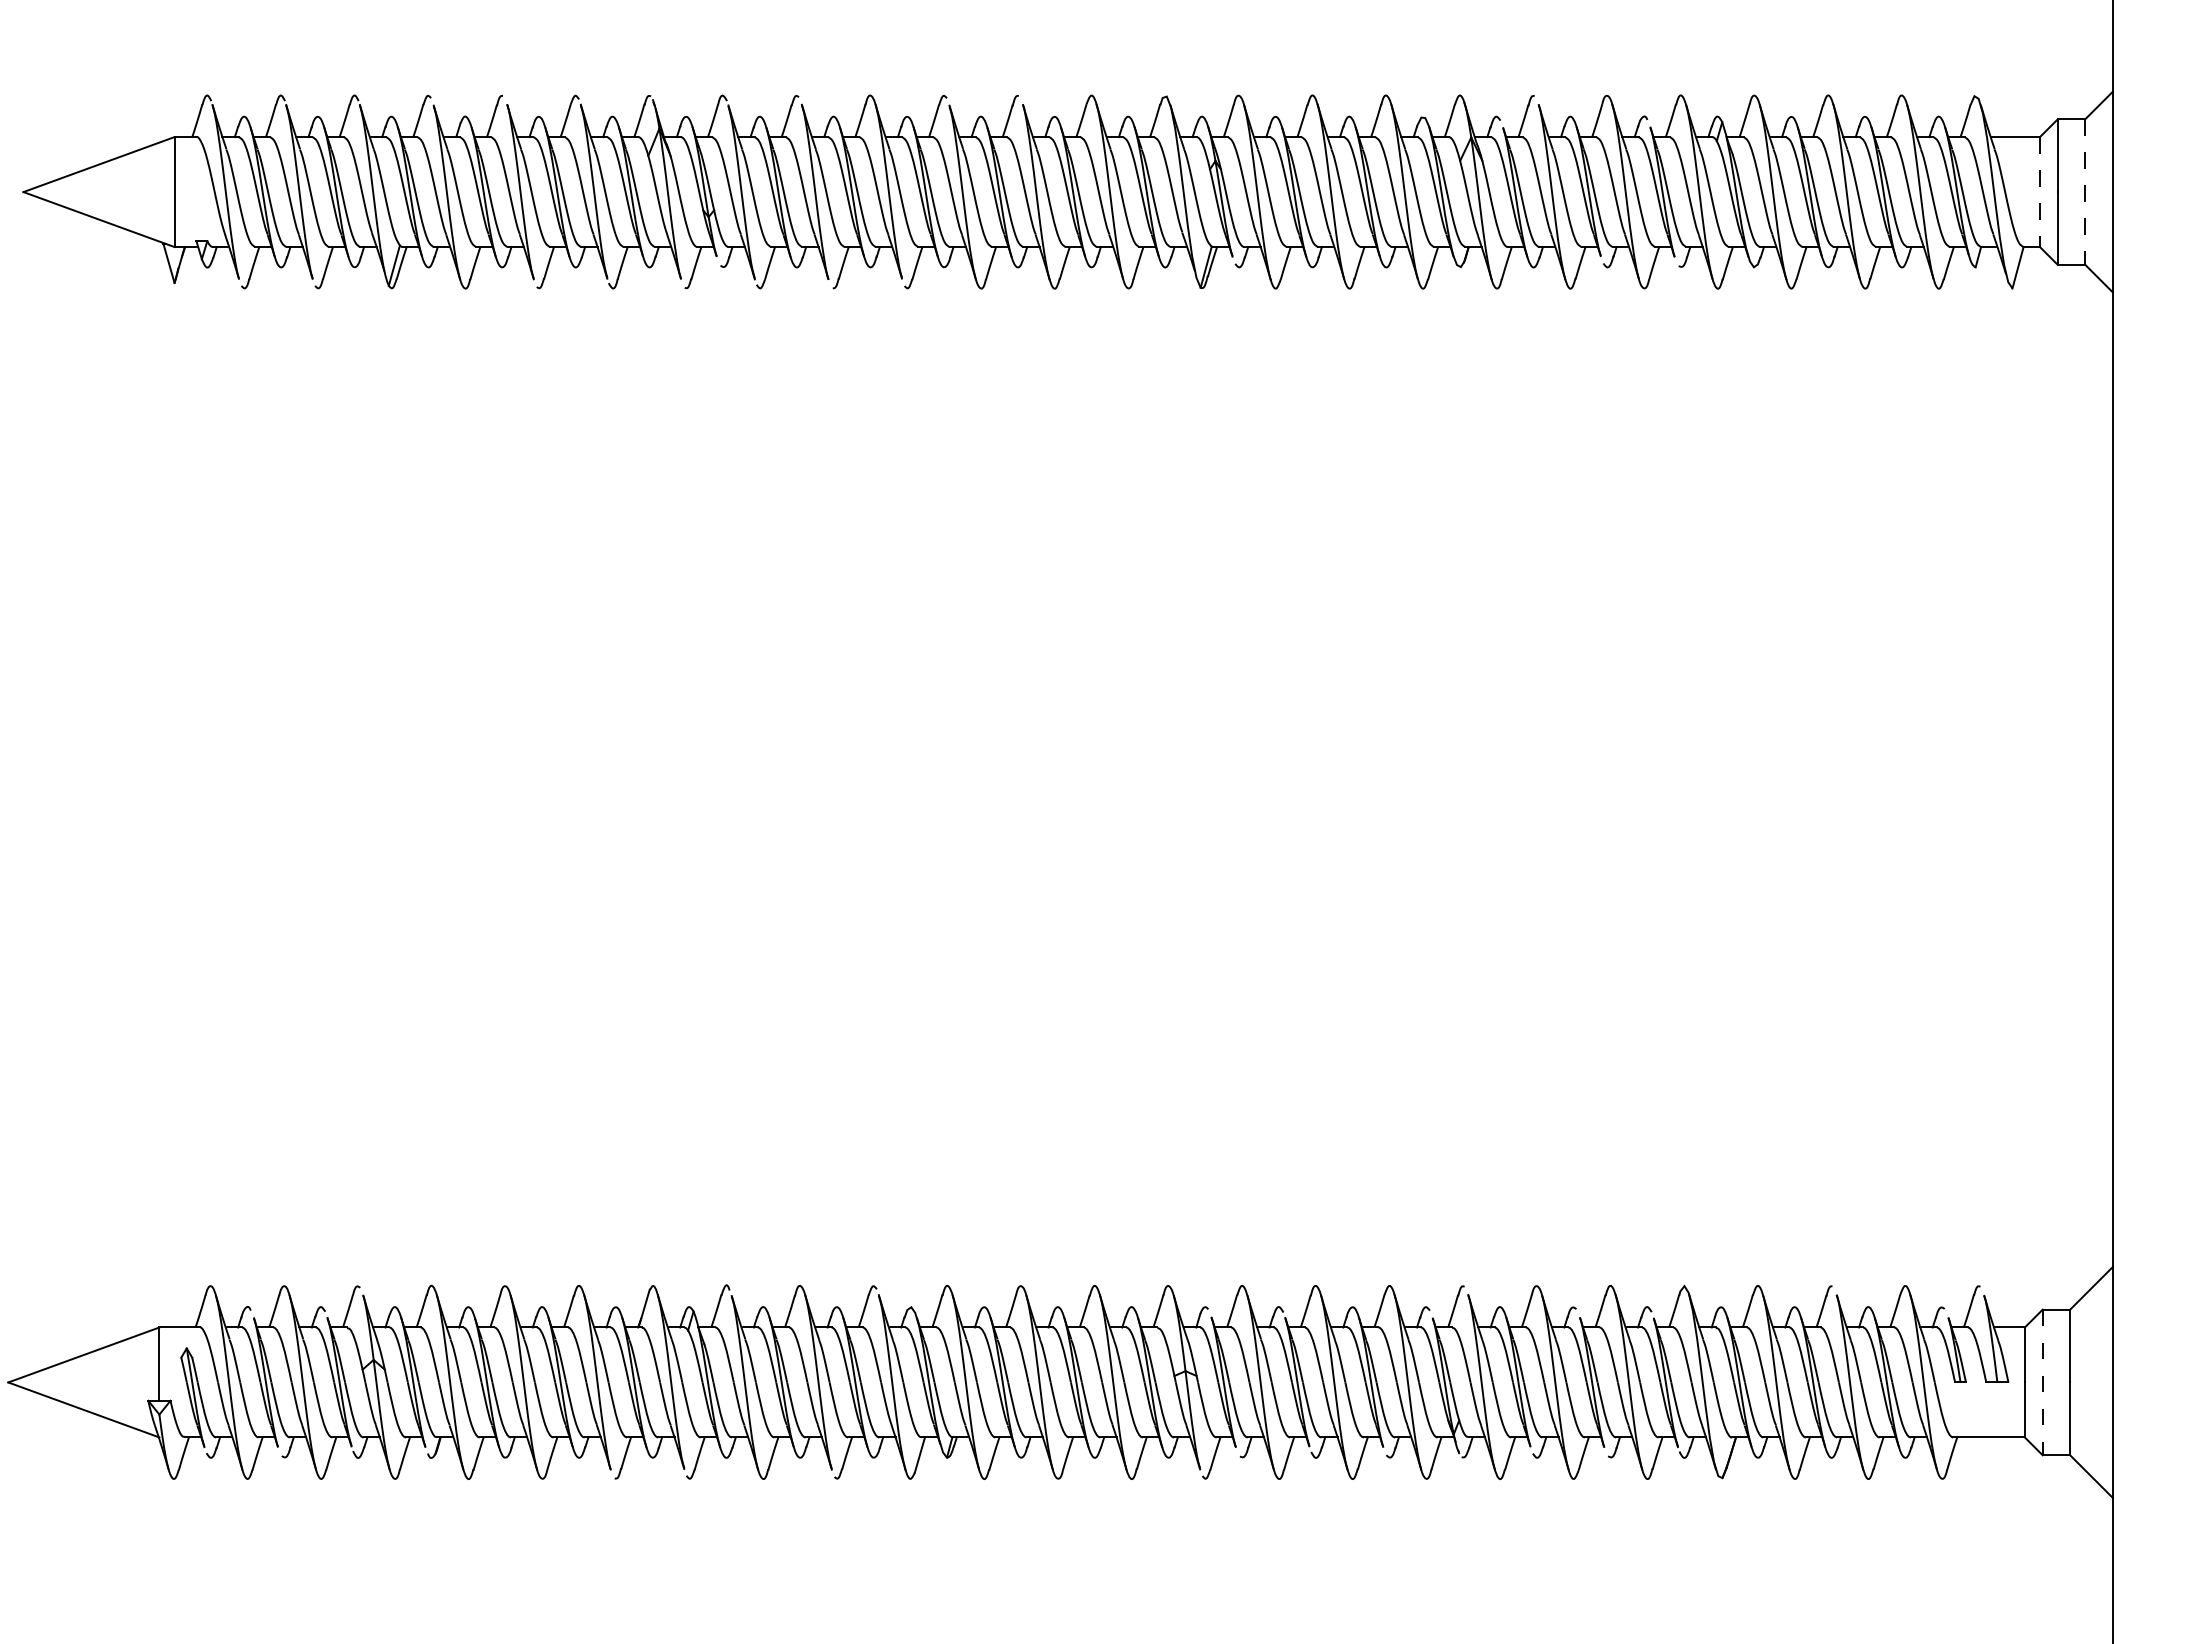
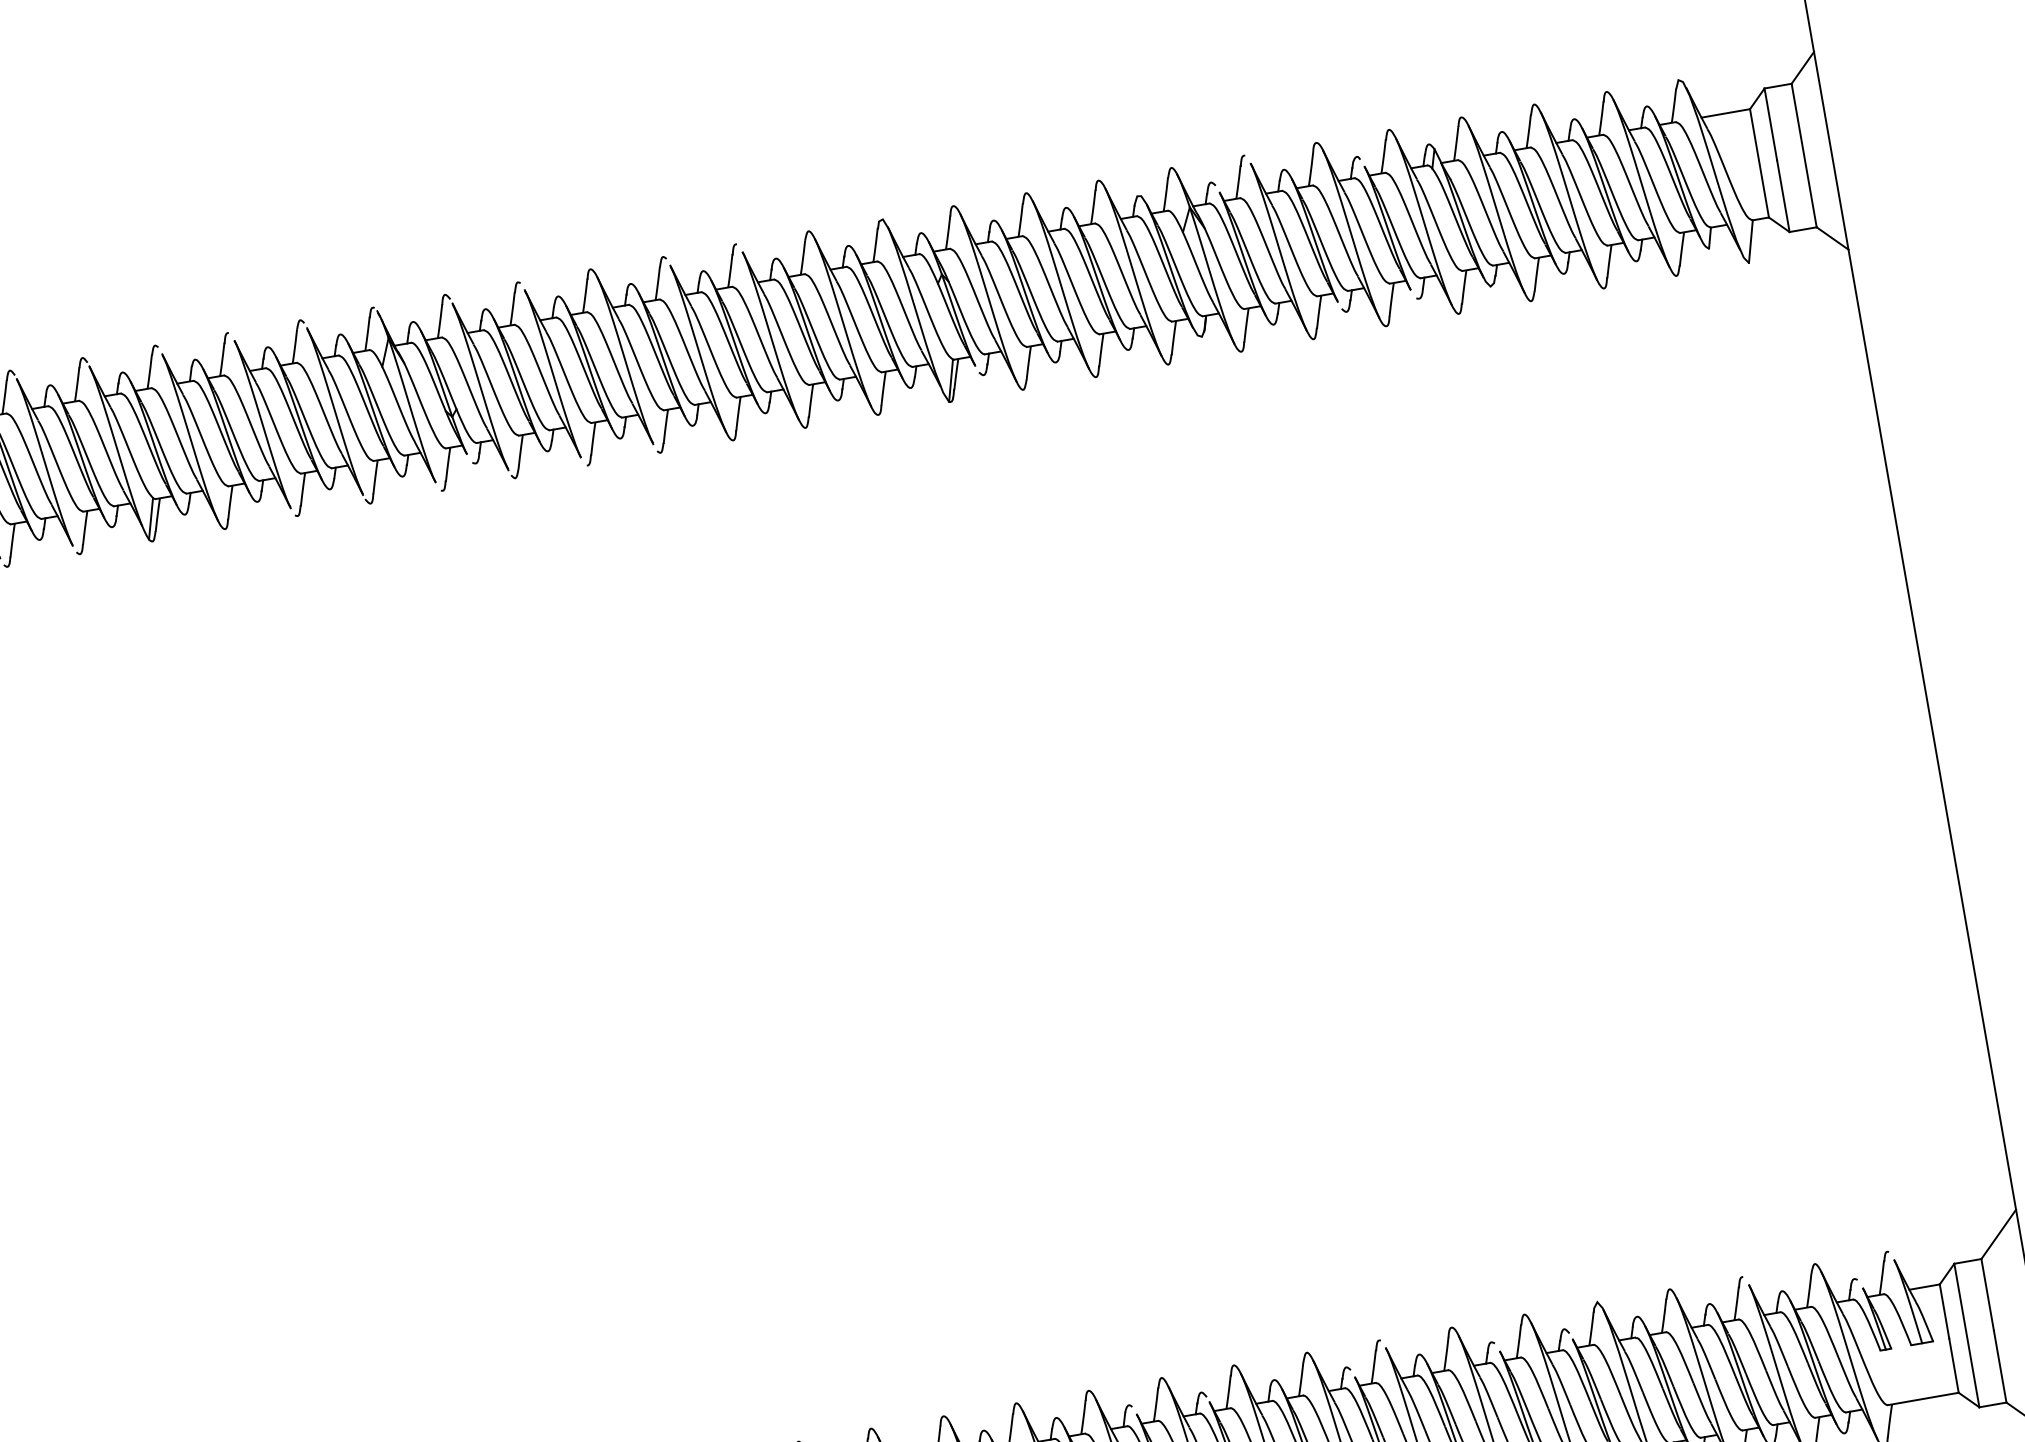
line: (2039, 192) -> (1759, 163), dashed -> solid
line: (2085, 192) -> (1804, 155), dashed -> solid
line: (2042, 1382) -> (1966, 1335), dashed -> solid

